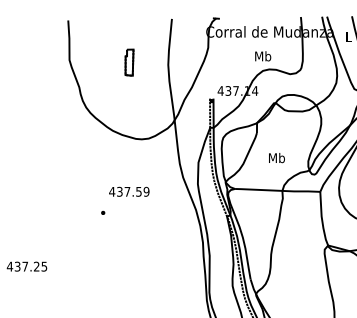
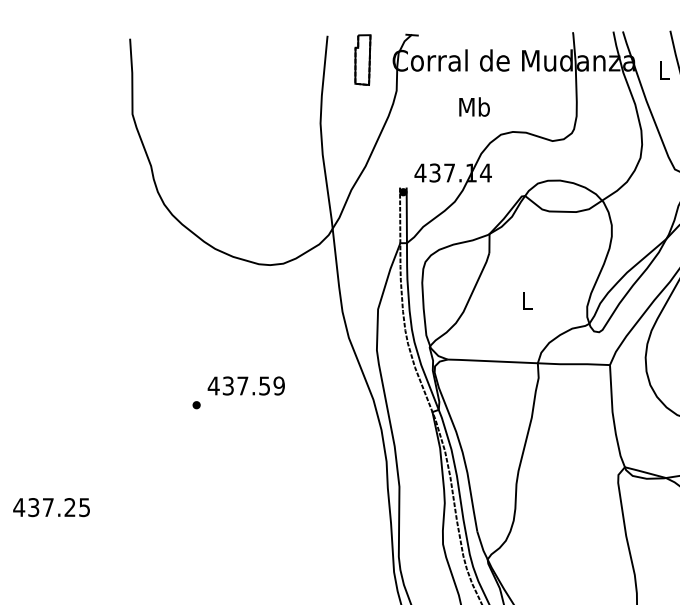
text: (263, 56) -> (475, 107), moved
part: (129, 62) -> (362, 59), moved
text: (276, 158) -> (526, 301), Mb -> L
text: (129, 191) -> (246, 385), moved

